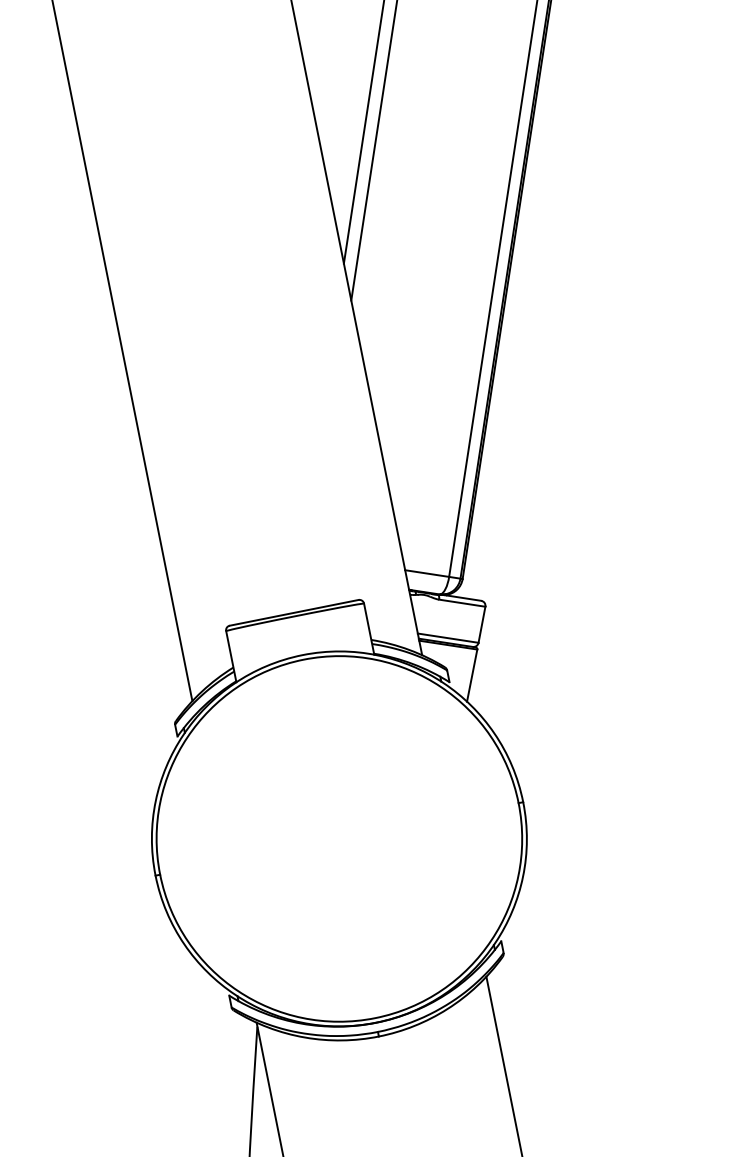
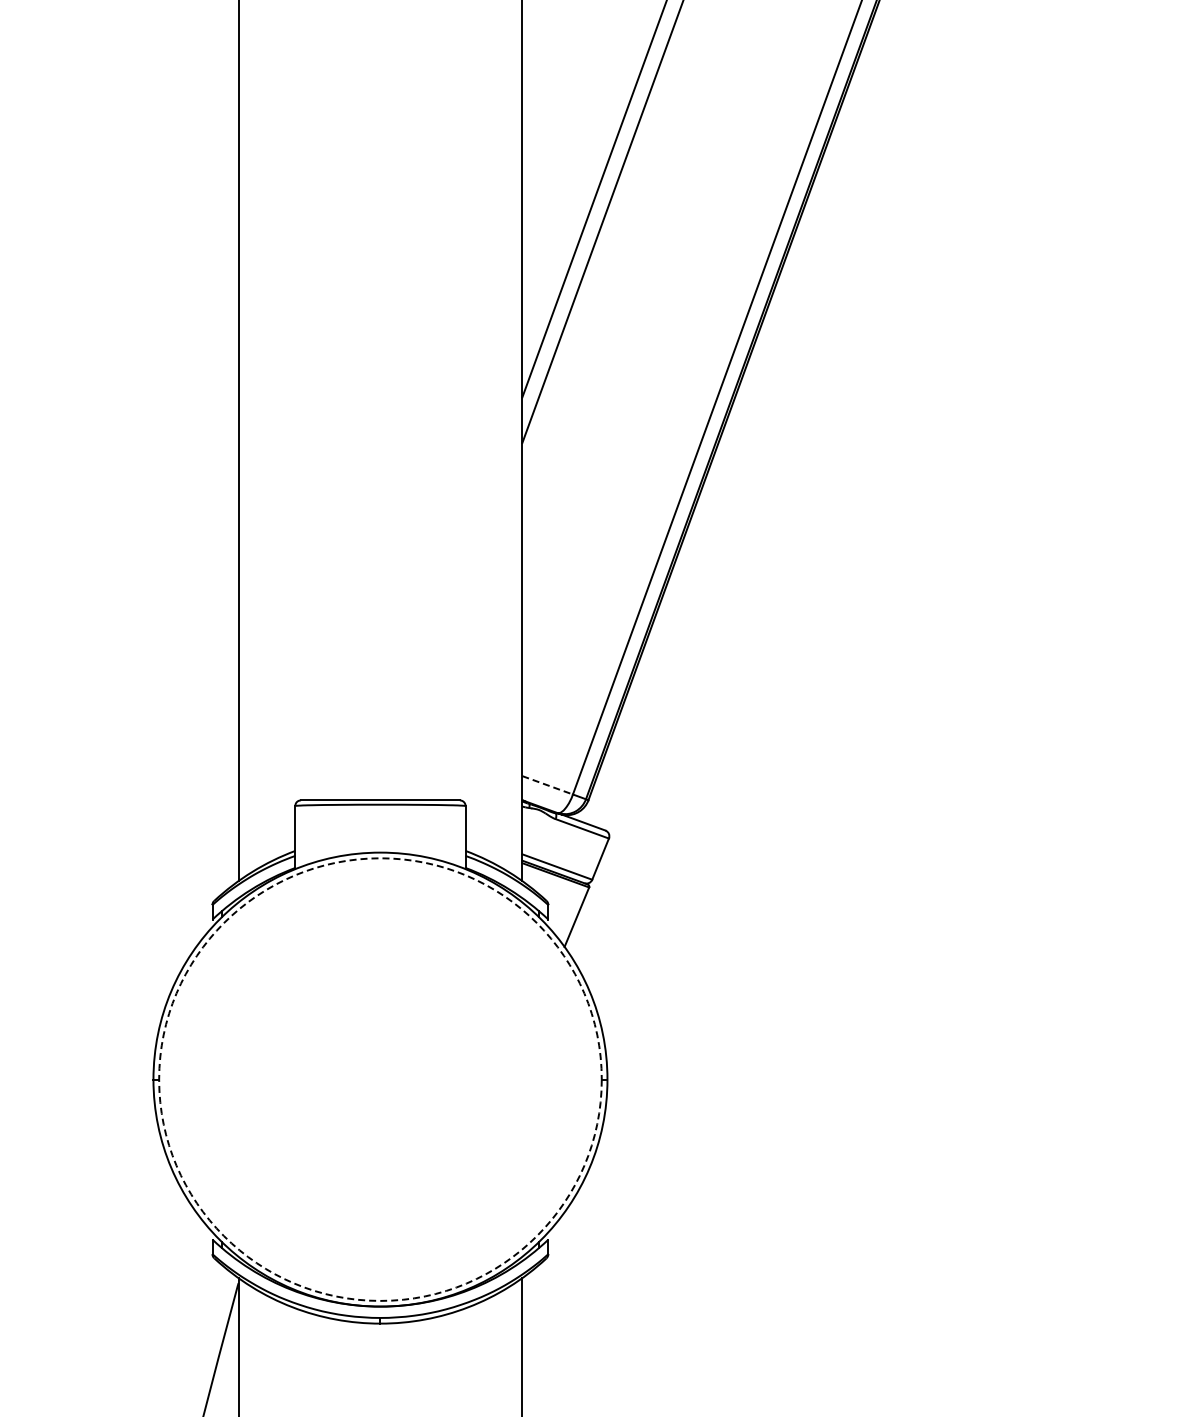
line: (427, 573) -> (547, 785), solid -> dashed
circle: (339, 838) -> (380, 1079), solid -> dashed

